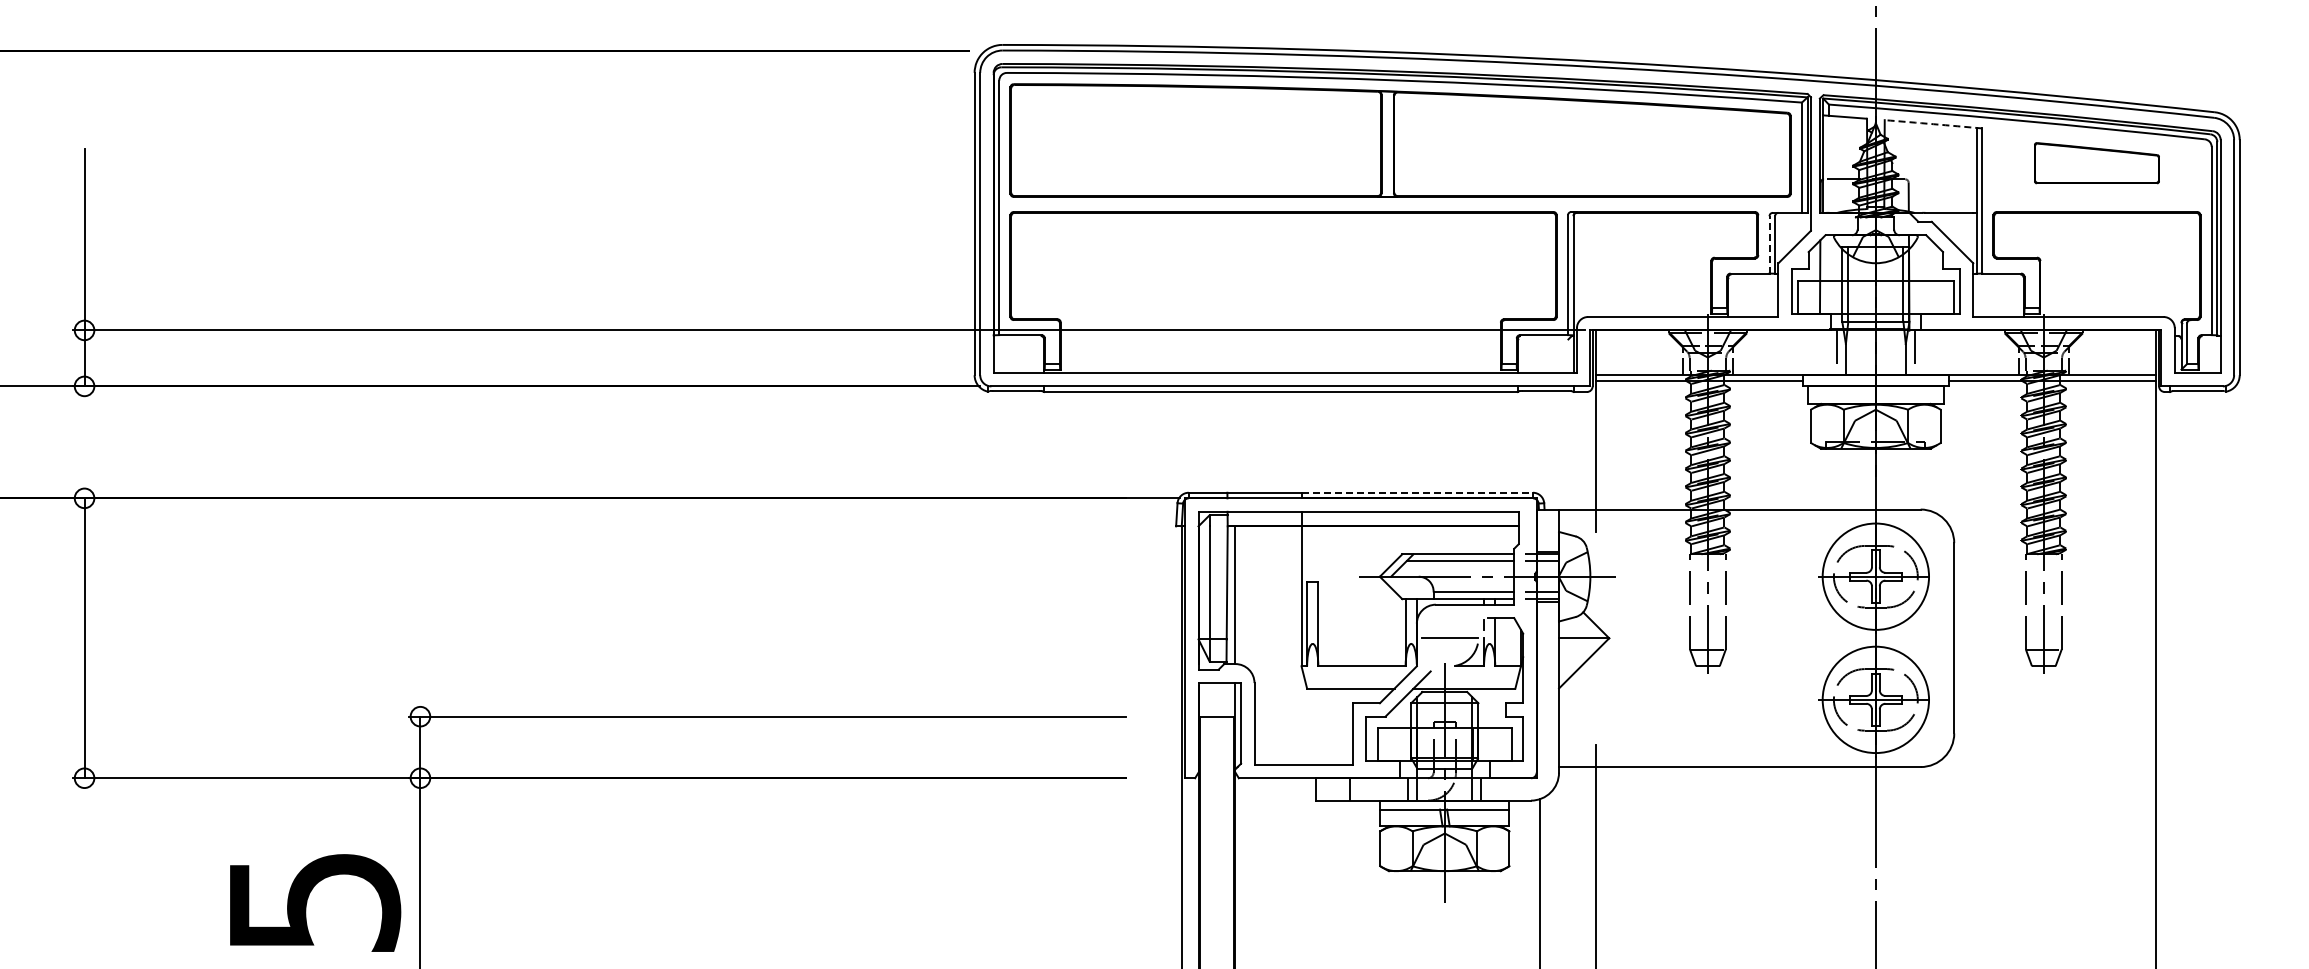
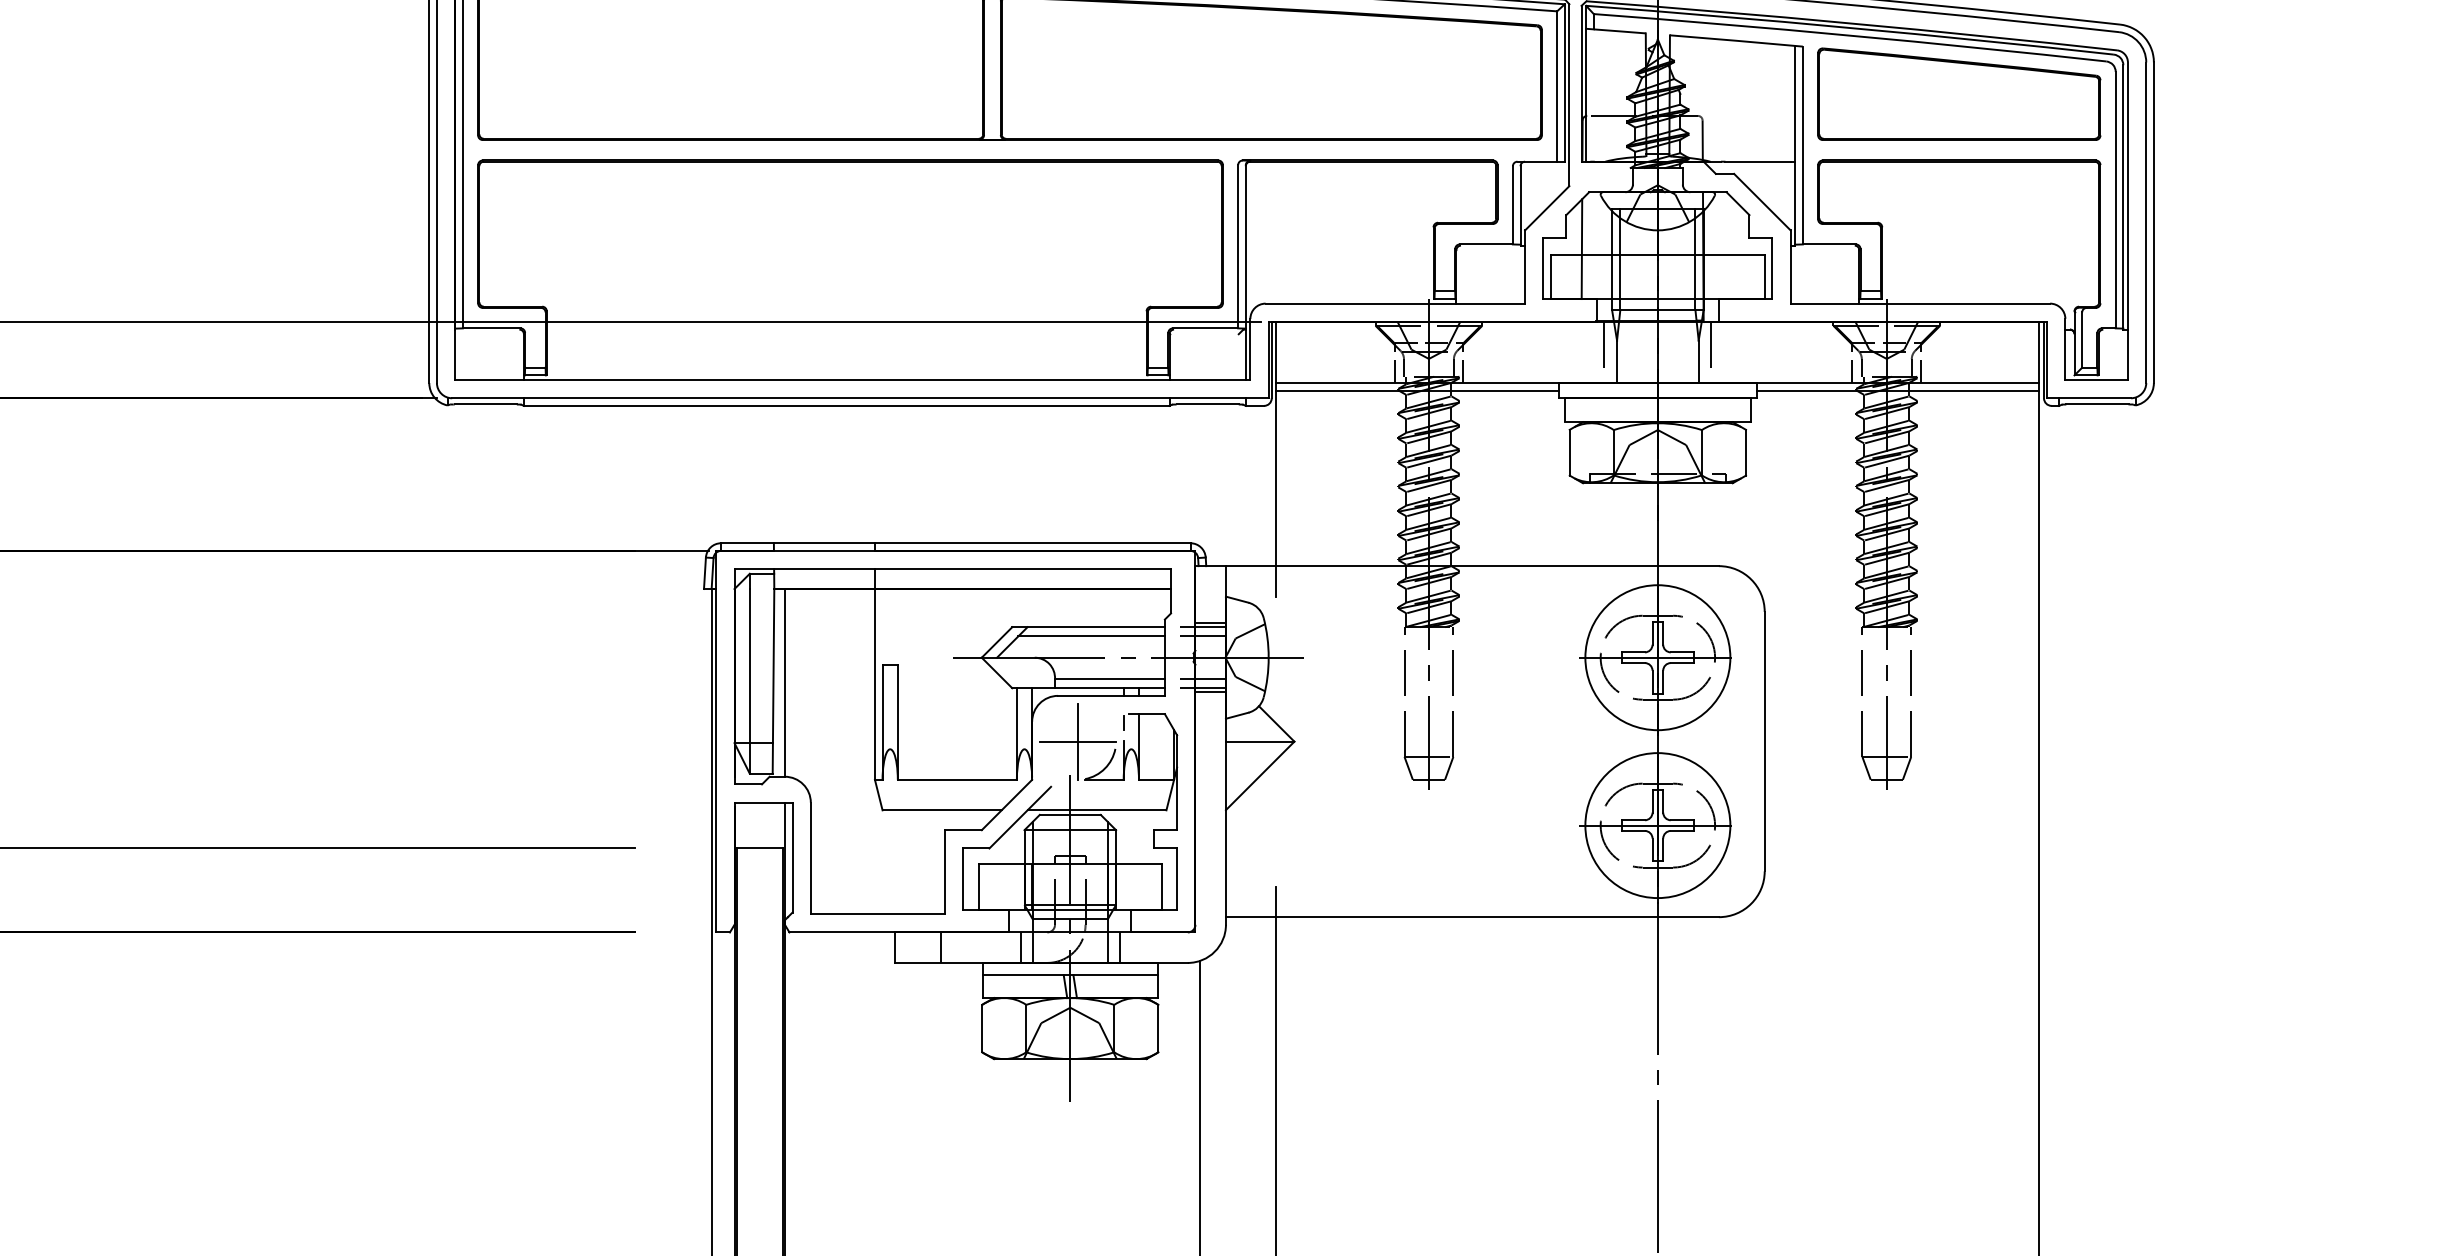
arc: (1933, 124) -> (1736, 41), dashed -> solid
part: (2096, 162) -> (1958, 93), size x1.67
line: (1769, 244) -> (1512, 204), dashed -> solid
line: (1417, 492) -> (1033, 542), dashed -> solid
line: (1450, 638) -> (1078, 741), added

